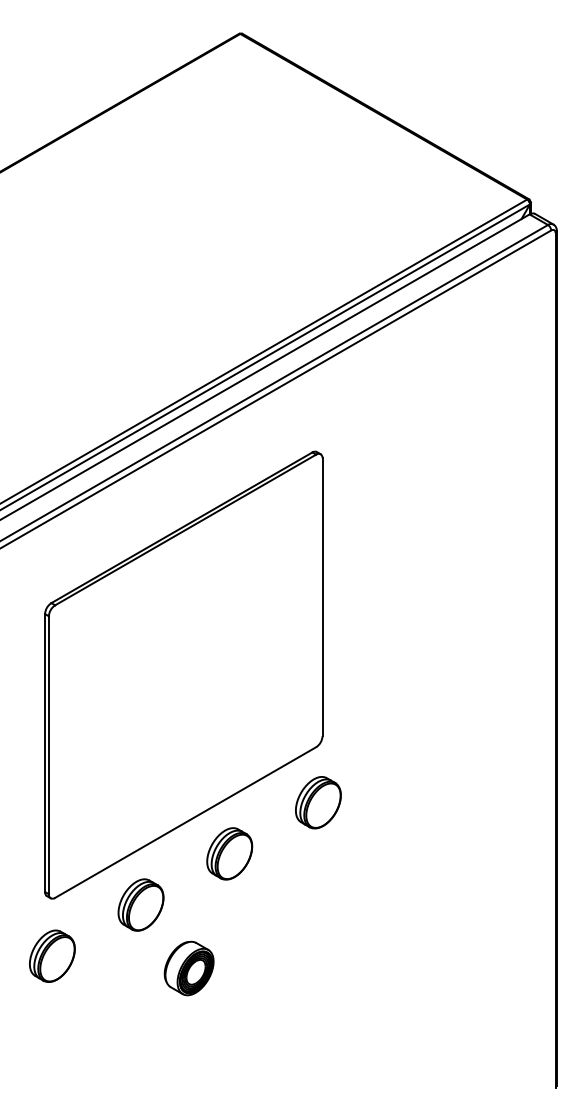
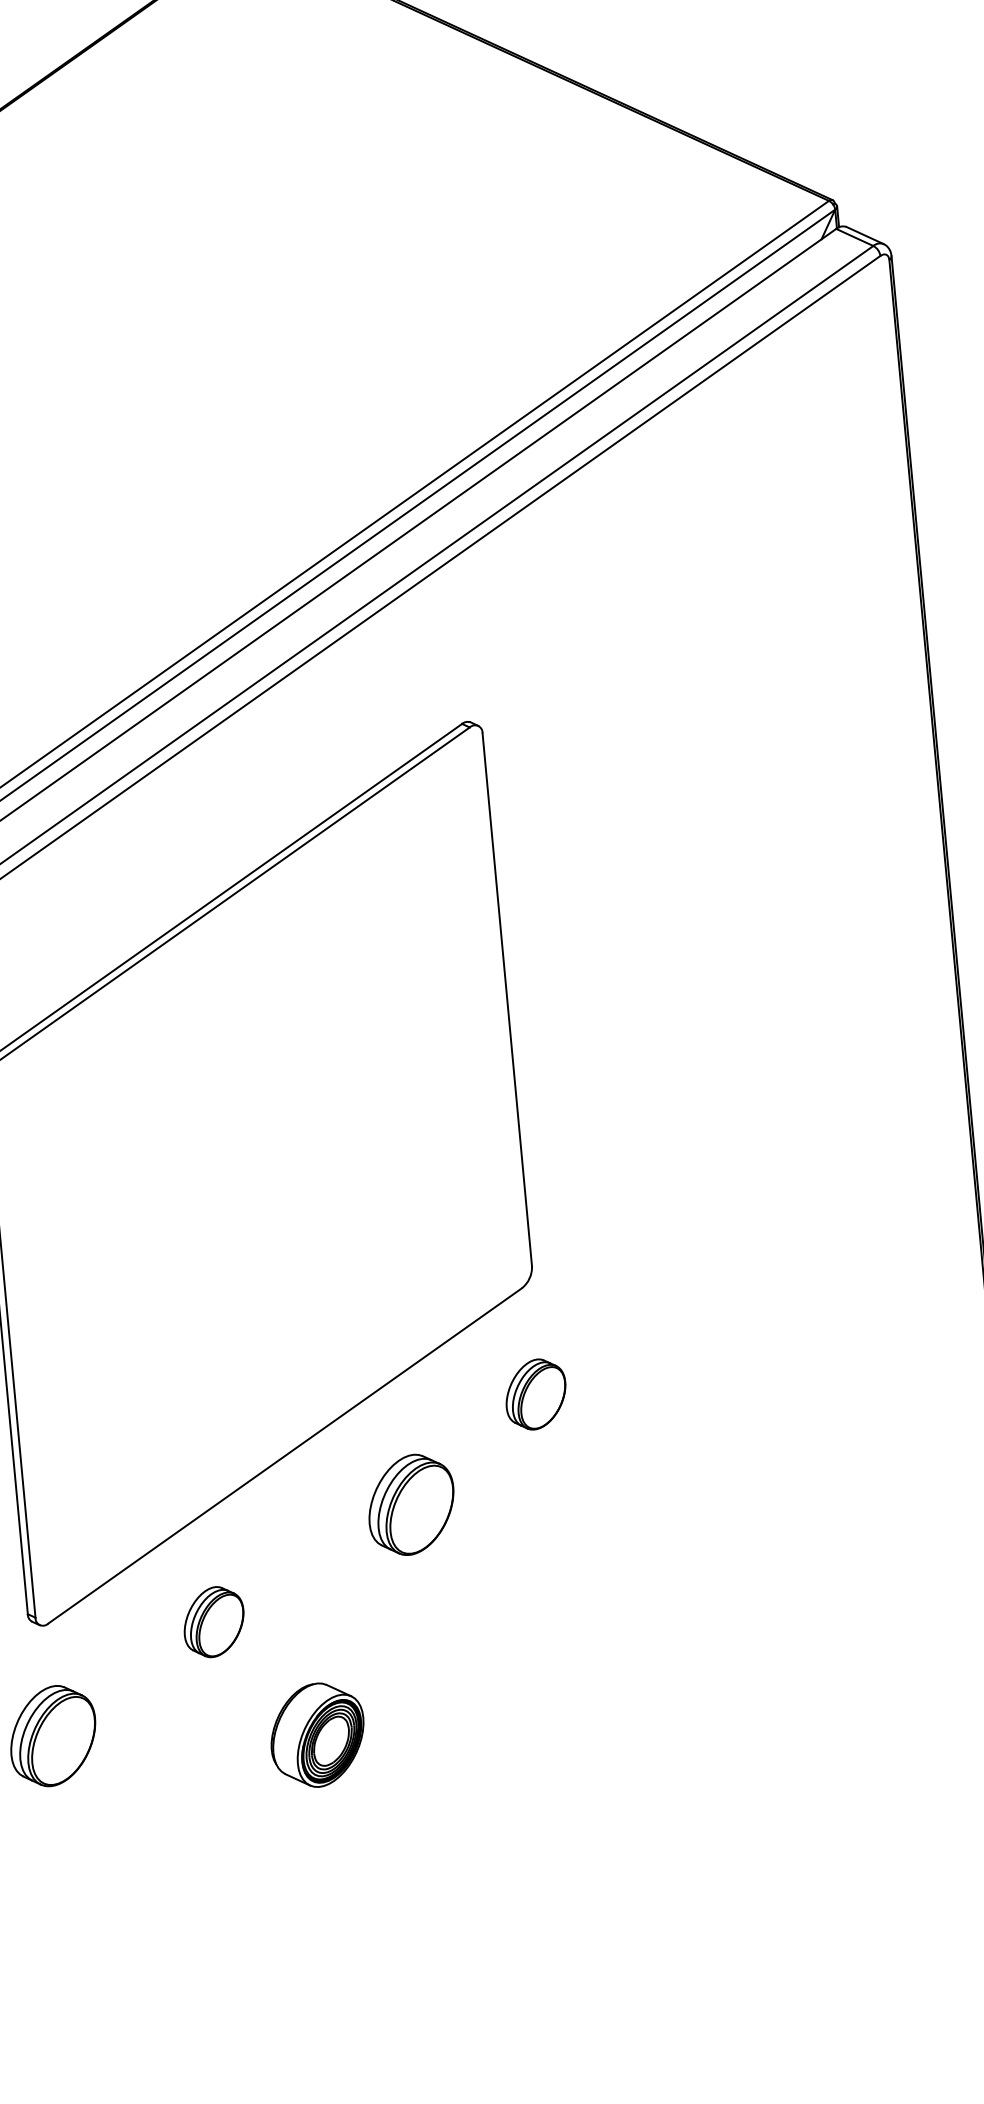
part: (318, 802) -> (536, 1393), size x0.7
part: (229, 853) -> (410, 1504), moved
part: (140, 904) -> (212, 1621), size x0.7

